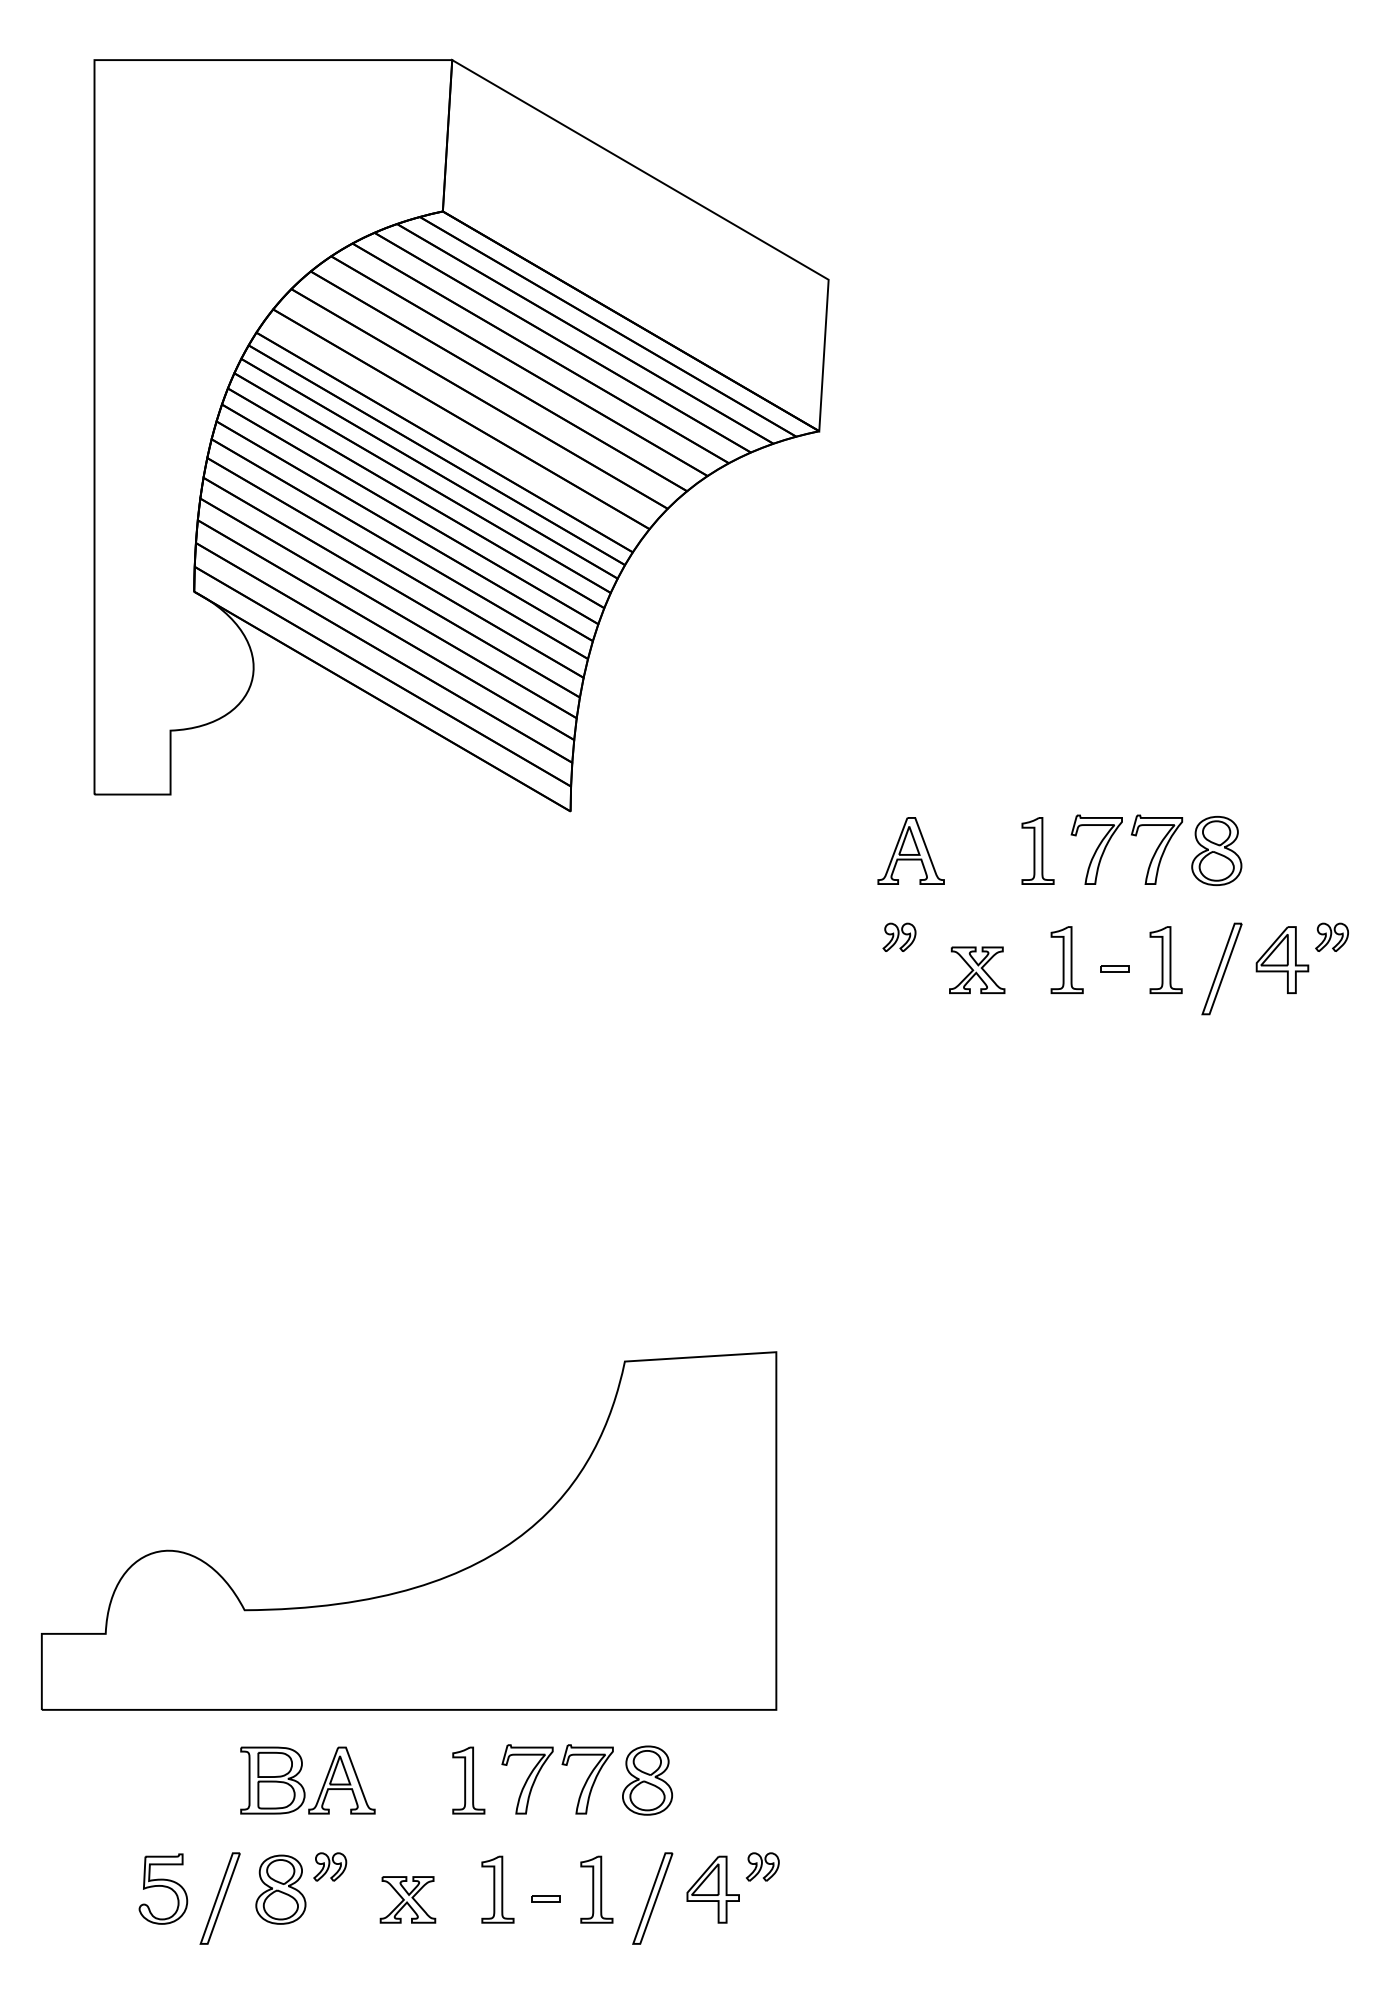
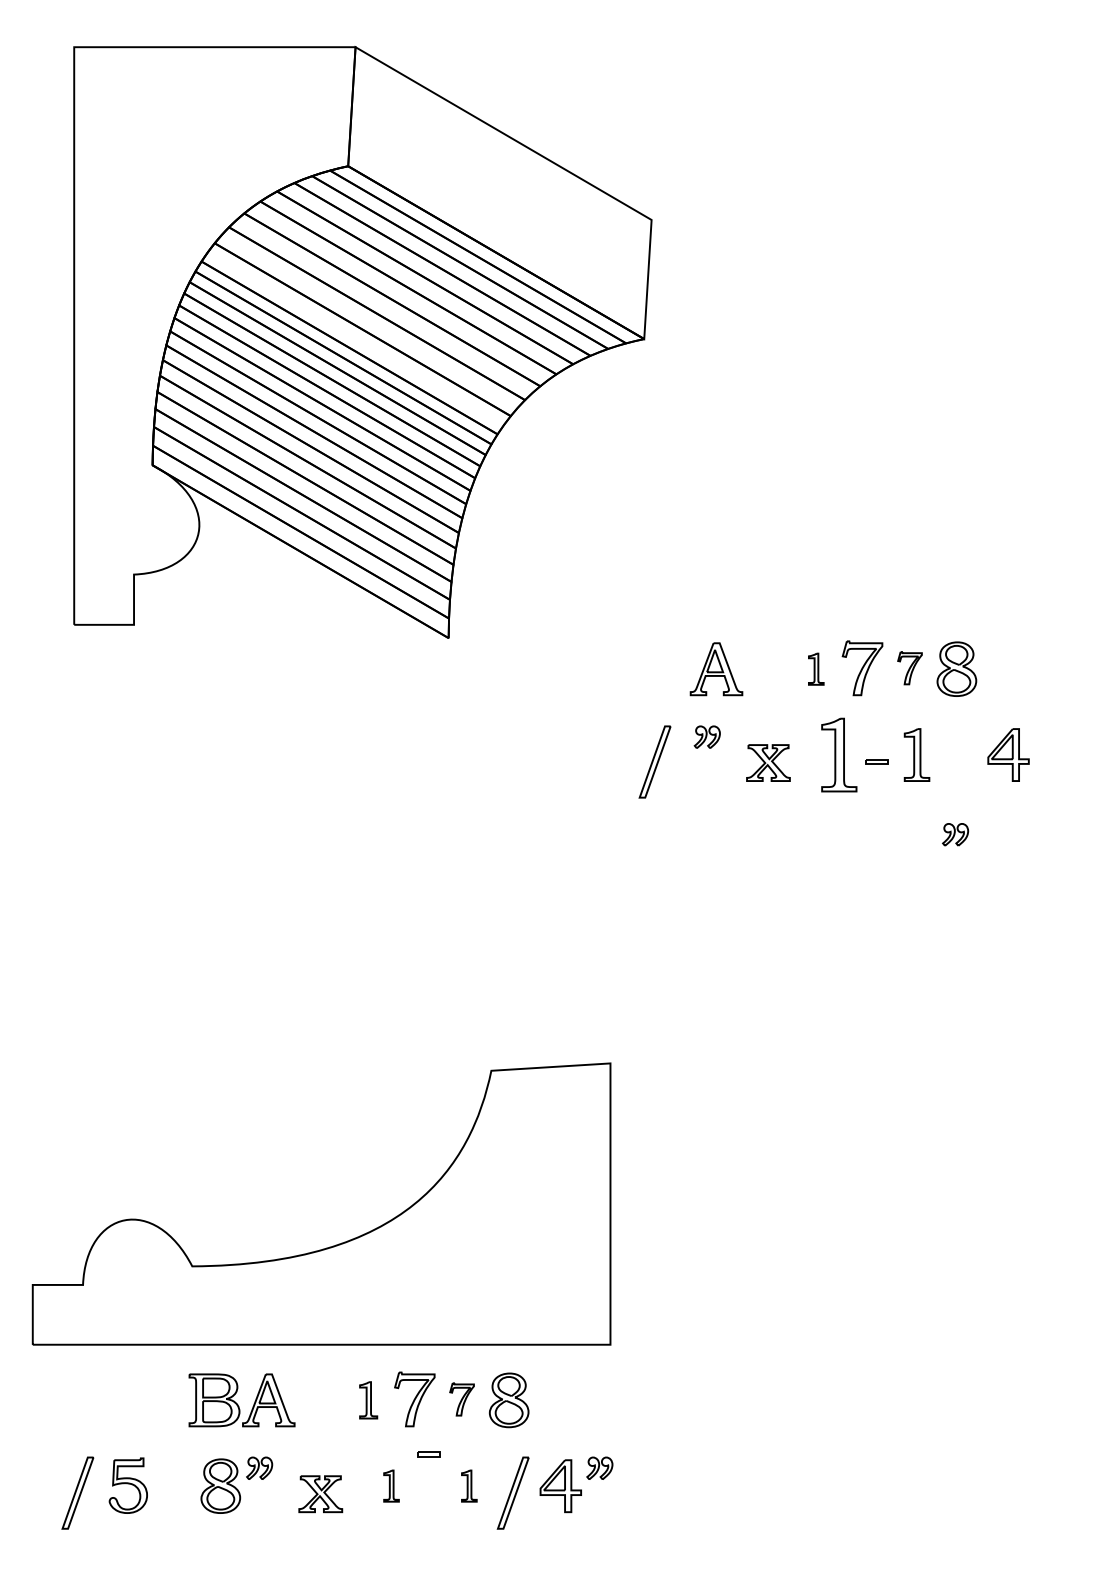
part: (1157, 849) -> (910, 668), size x0.6
part: (1037, 850) -> (815, 668), size x0.6
part: (1331, 936) -> (955, 834), moved
part: (1066, 959) -> (838, 754), size x1.4
part: (1221, 968) -> (654, 761), moved
part: (587, 1779) -> (461, 1399), size x0.6
part: (468, 1780) -> (368, 1400), size x0.7
part: (497, 1889) -> (391, 1486), size x0.6
part: (596, 1889) -> (469, 1486), size x0.6
part: (219, 1898) -> (77, 1493), moved
part: (545, 1898) -> (428, 1454), moved

